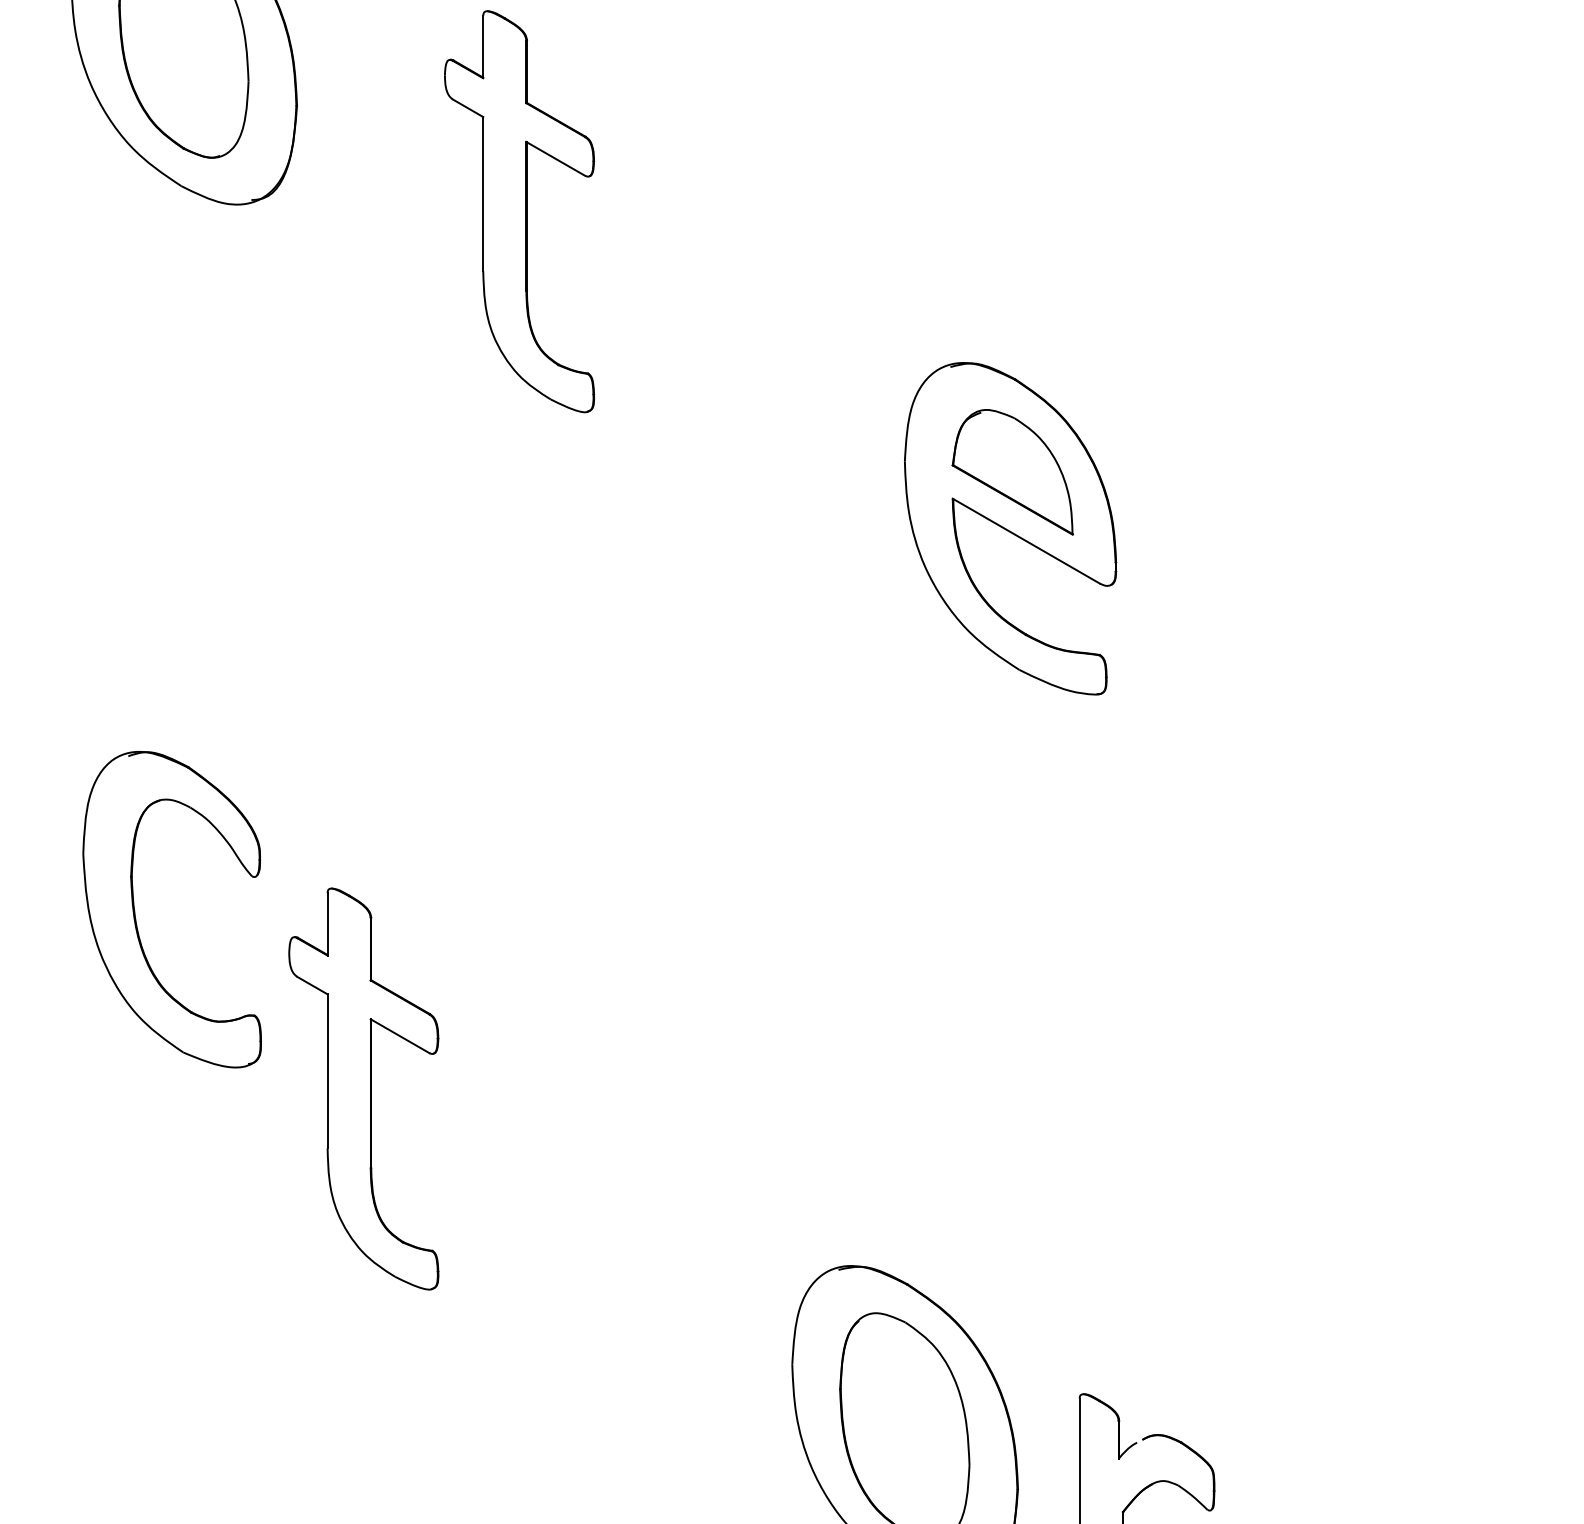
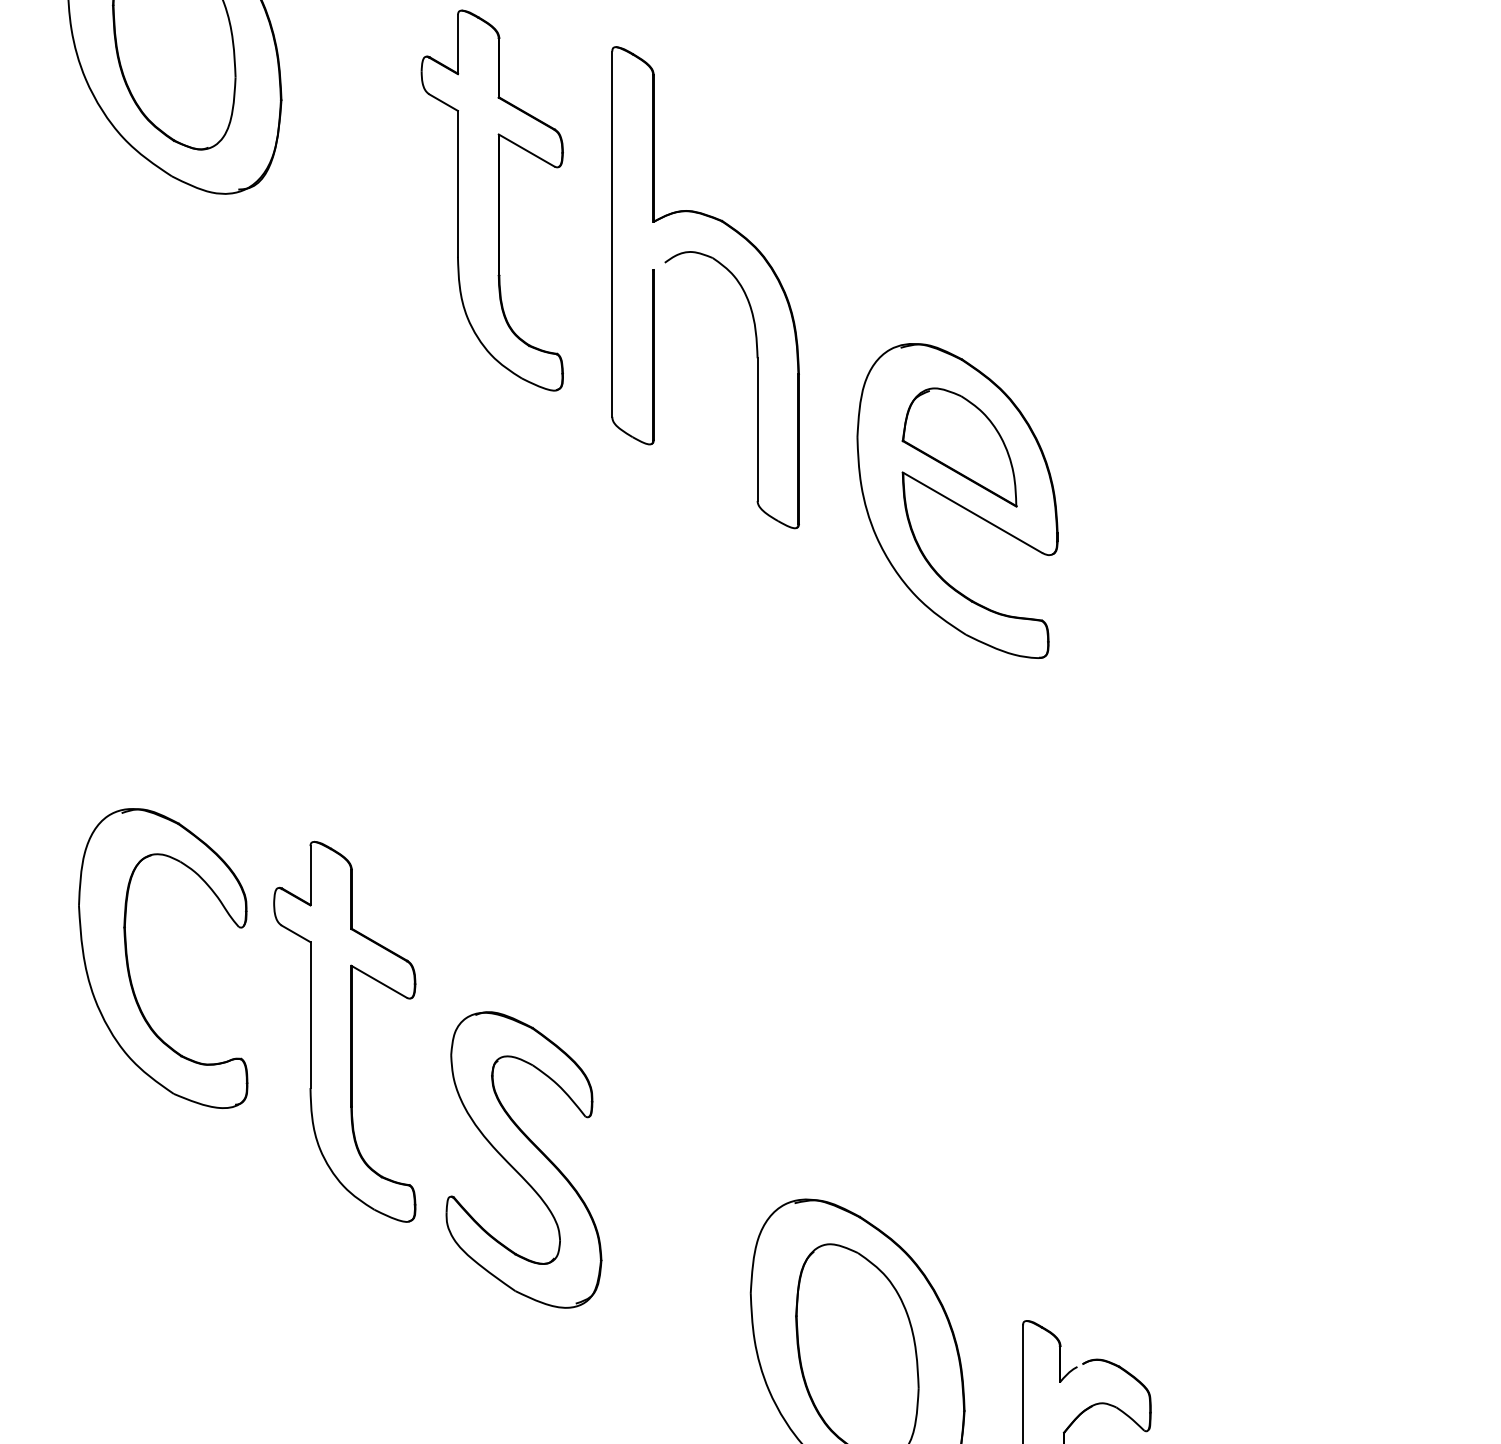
part: (762, 281) -> (722, 266), added
part: (135, 911) -> (128, 960), moved
part: (552, 1224) -> (523, 1160), added

